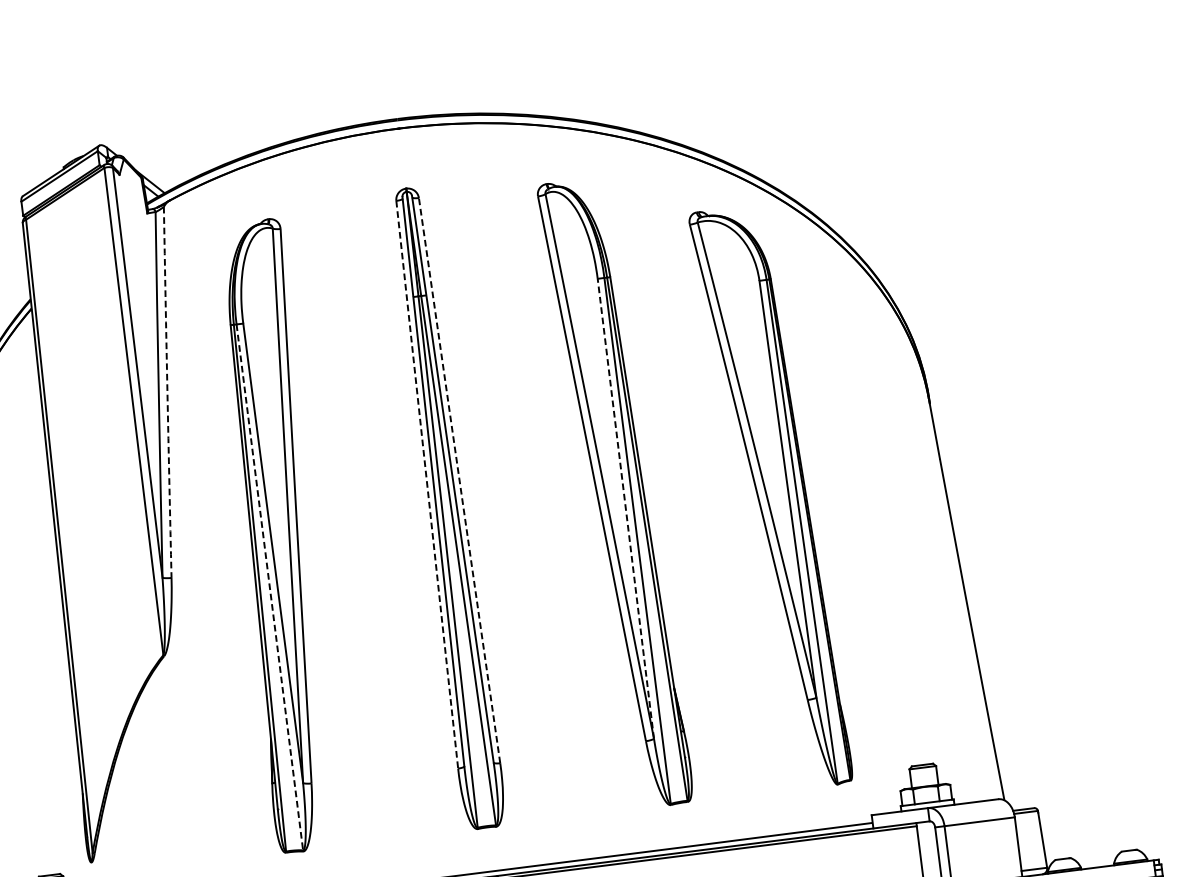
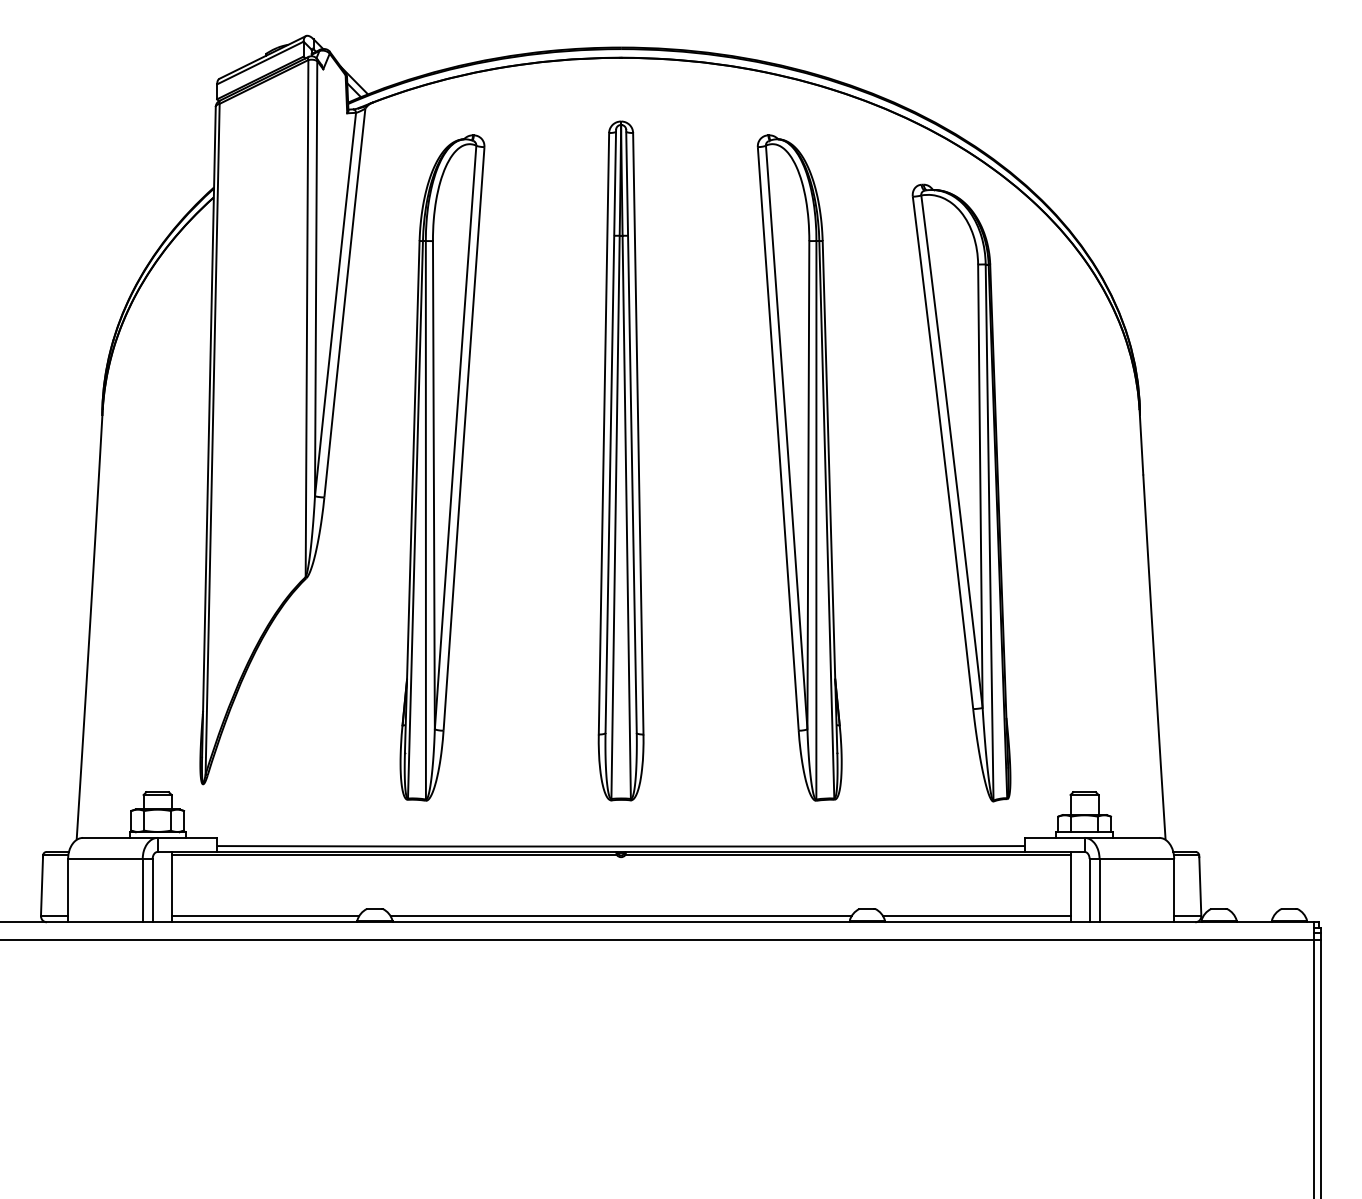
arc: (167, 391) -> (344, 302), dashed -> solid
line: (459, 480) -> (638, 433), dashed -> solid
line: (426, 484) -> (603, 433), dashed -> solid
line: (625, 508) -> (808, 484), dashed -> solid
line: (269, 587) -> (425, 520), dashed -> solid

